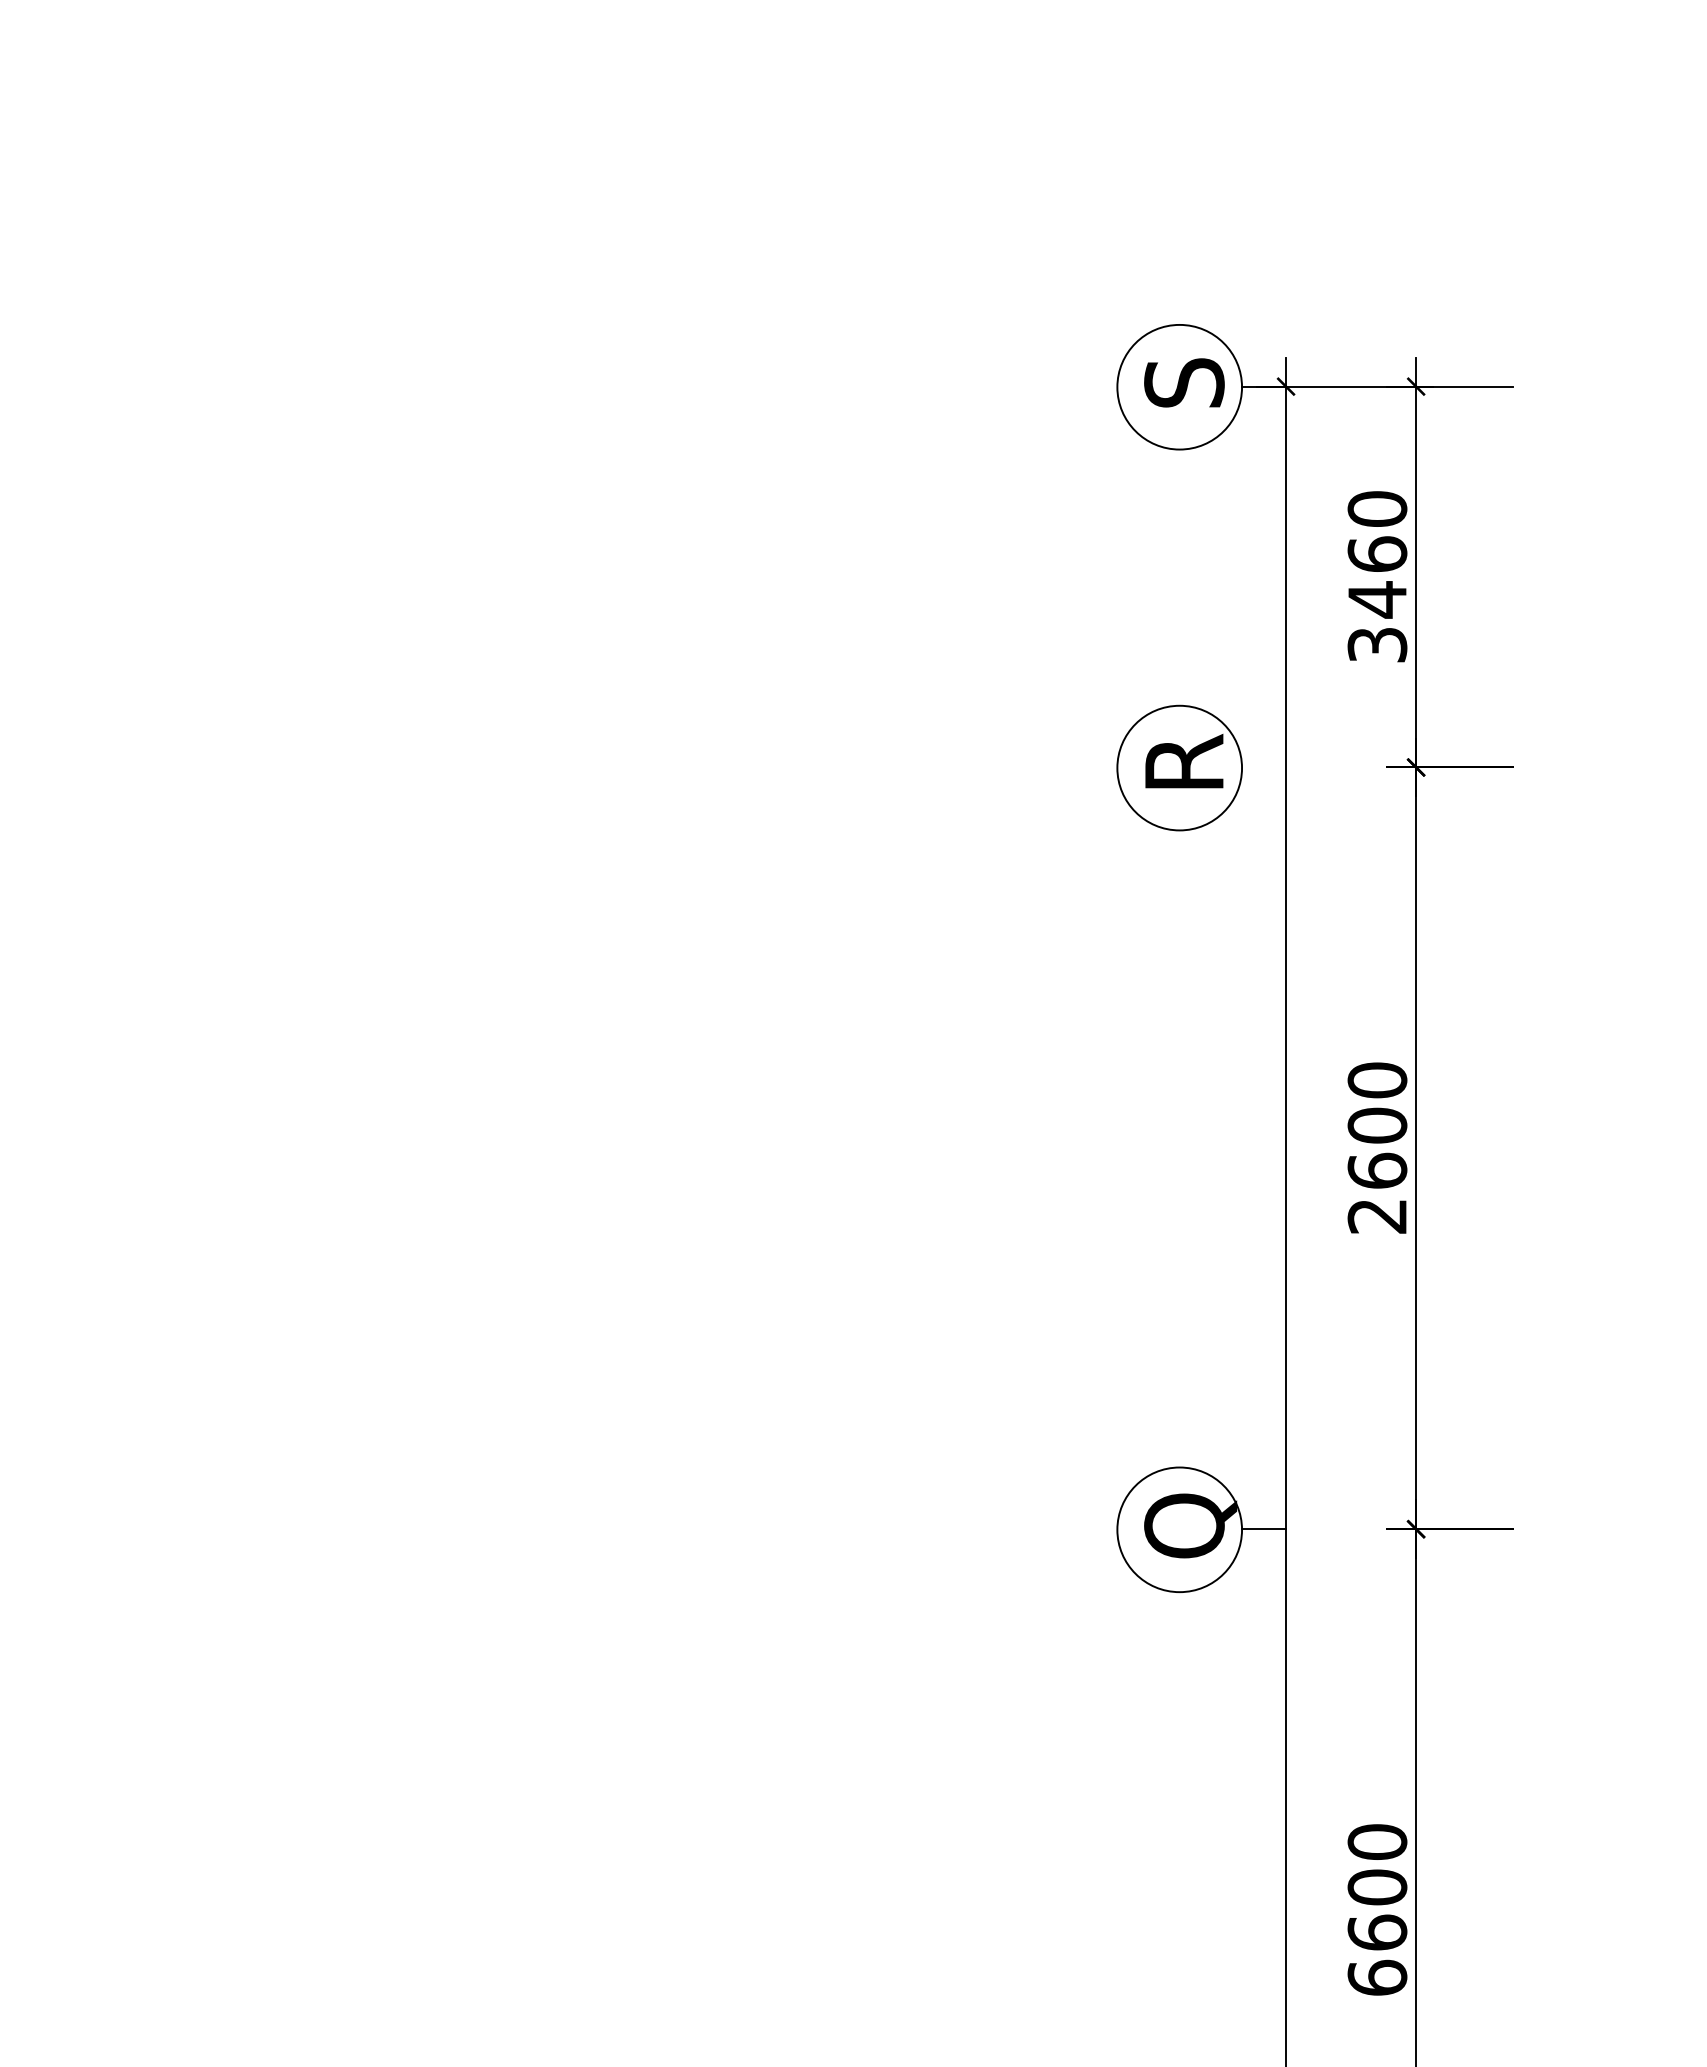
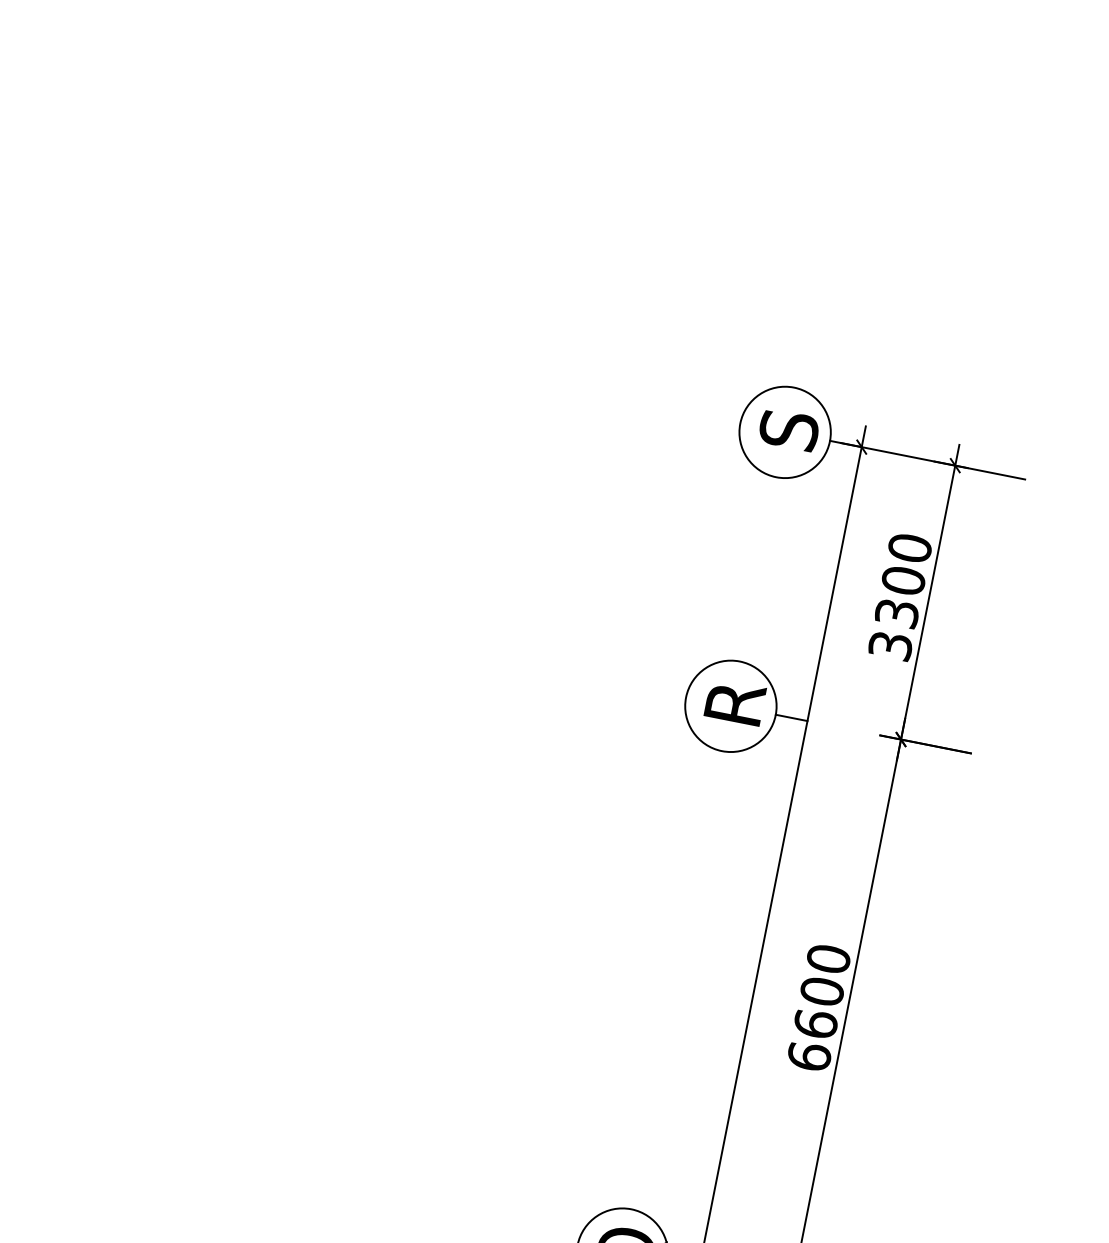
text: (1377, 577) -> (900, 597), 3460 -> 3300
line: (1264, 767) -> (791, 717), added
text: (1377, 1215) -> (809, 1056), 2600 -> 6600

